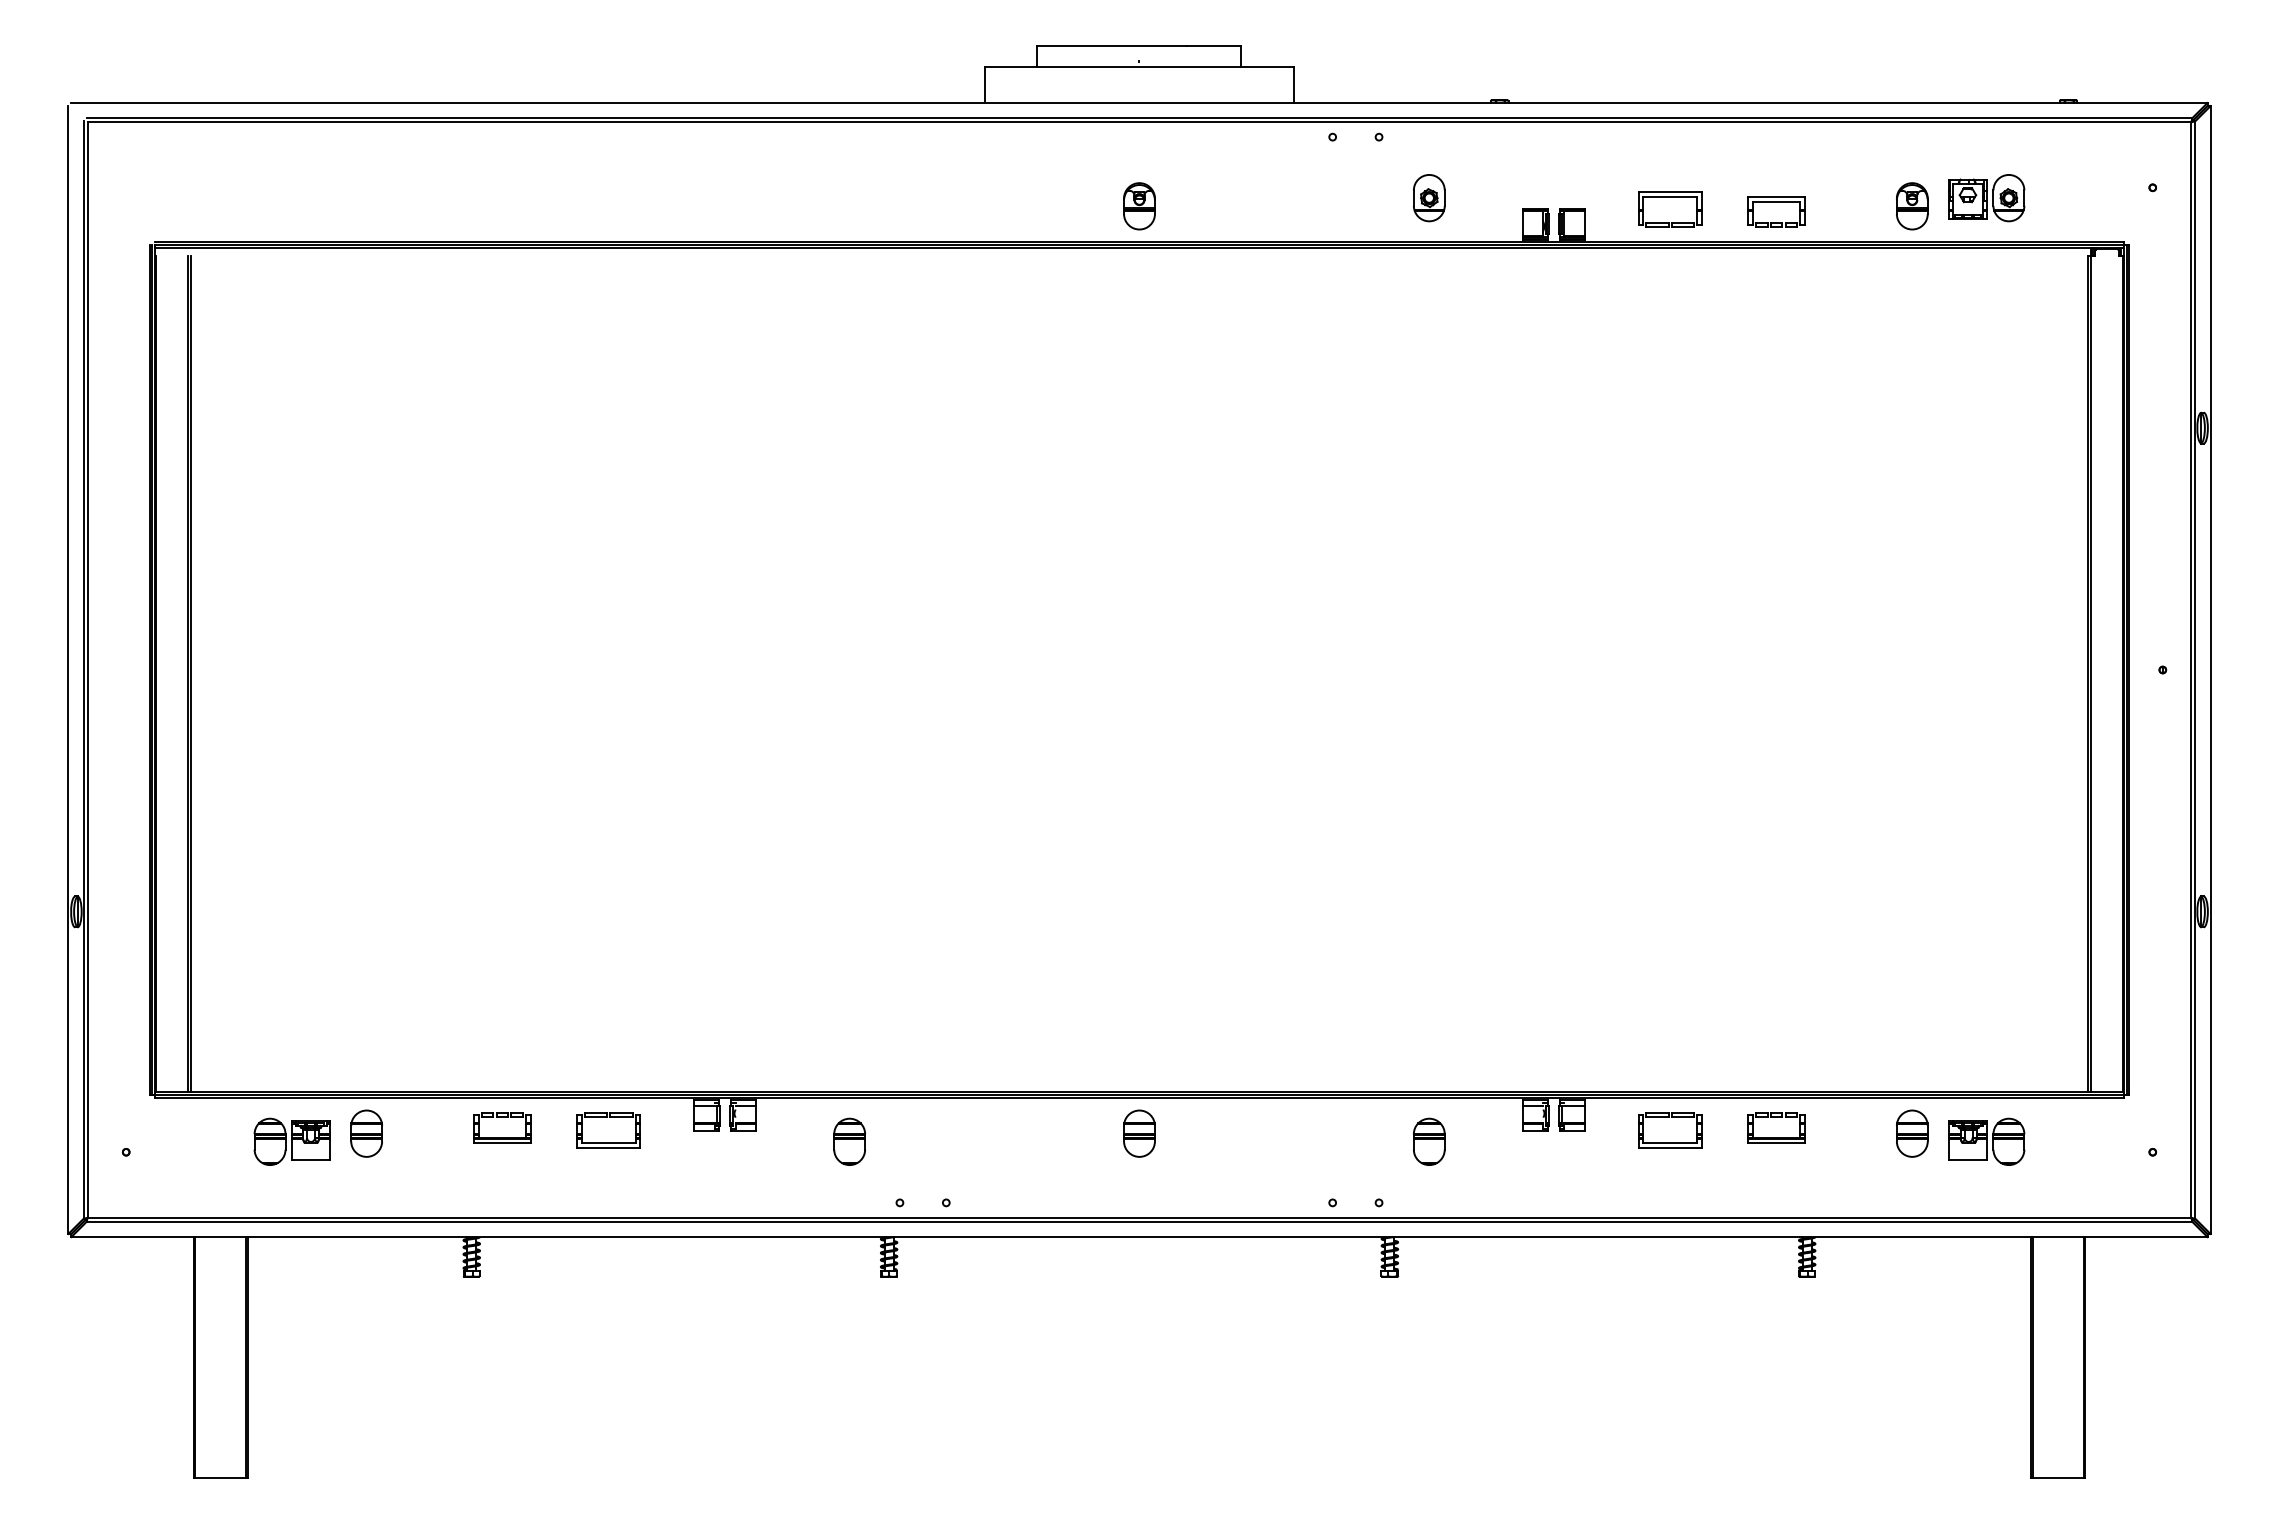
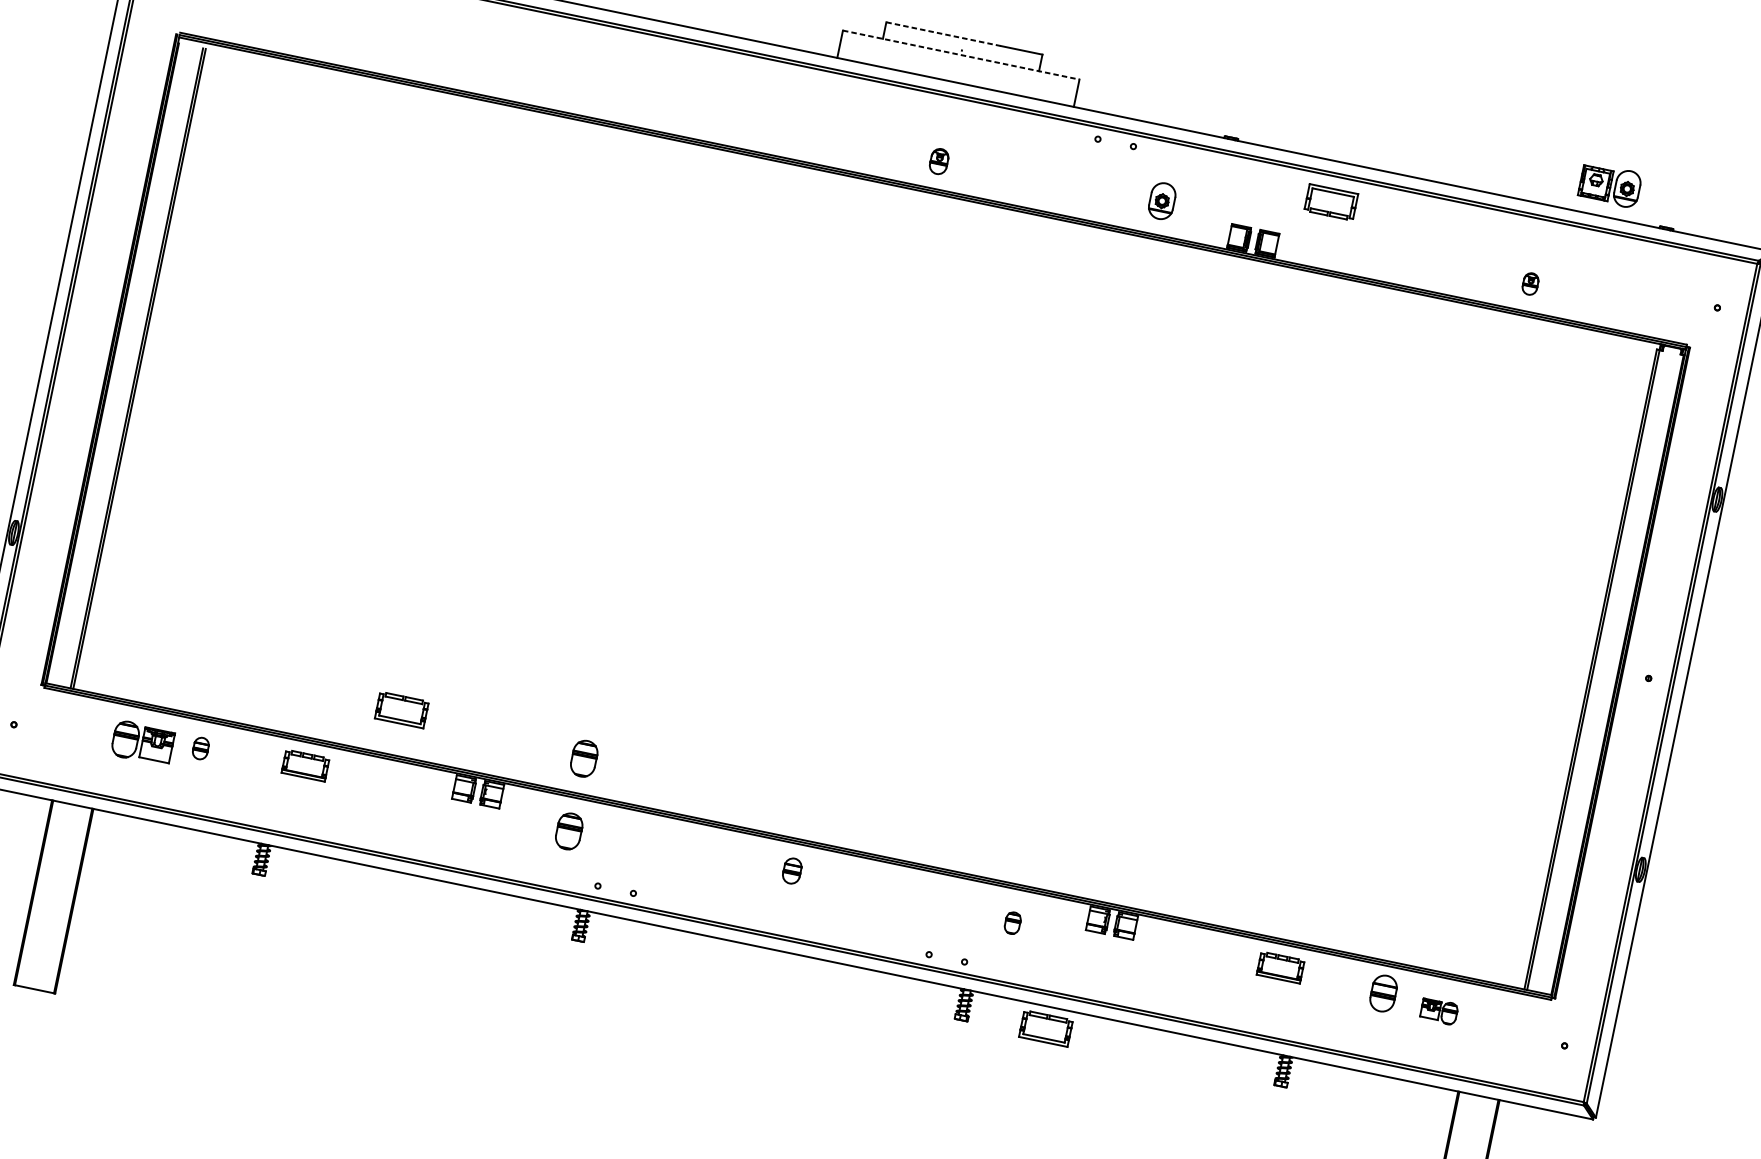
line: (1112, 45) -> (944, 34), solid -> dashed
line: (1139, 67) -> (961, 55), solid -> dashed
part: (1670, 197) -> (1333, 192), moved
part: (1986, 198) -> (1610, 185), moved
part: (1776, 202) -> (1427, 259), removed
part: (1139, 206) -> (939, 161), size x0.7
part: (1912, 206) -> (1530, 284), size x0.6
part: (849, 1046) -> (584, 758), added
part: (366, 1133) -> (200, 748), size x0.6
part: (1139, 1133) -> (792, 870), size x0.7
part: (1429, 1141) -> (1012, 923), size x0.6
part: (1986, 1141) -> (1439, 1011), size x0.6
part: (608, 1142) -> (399, 719), moved
part: (1670, 1142) -> (1044, 1038), moved

